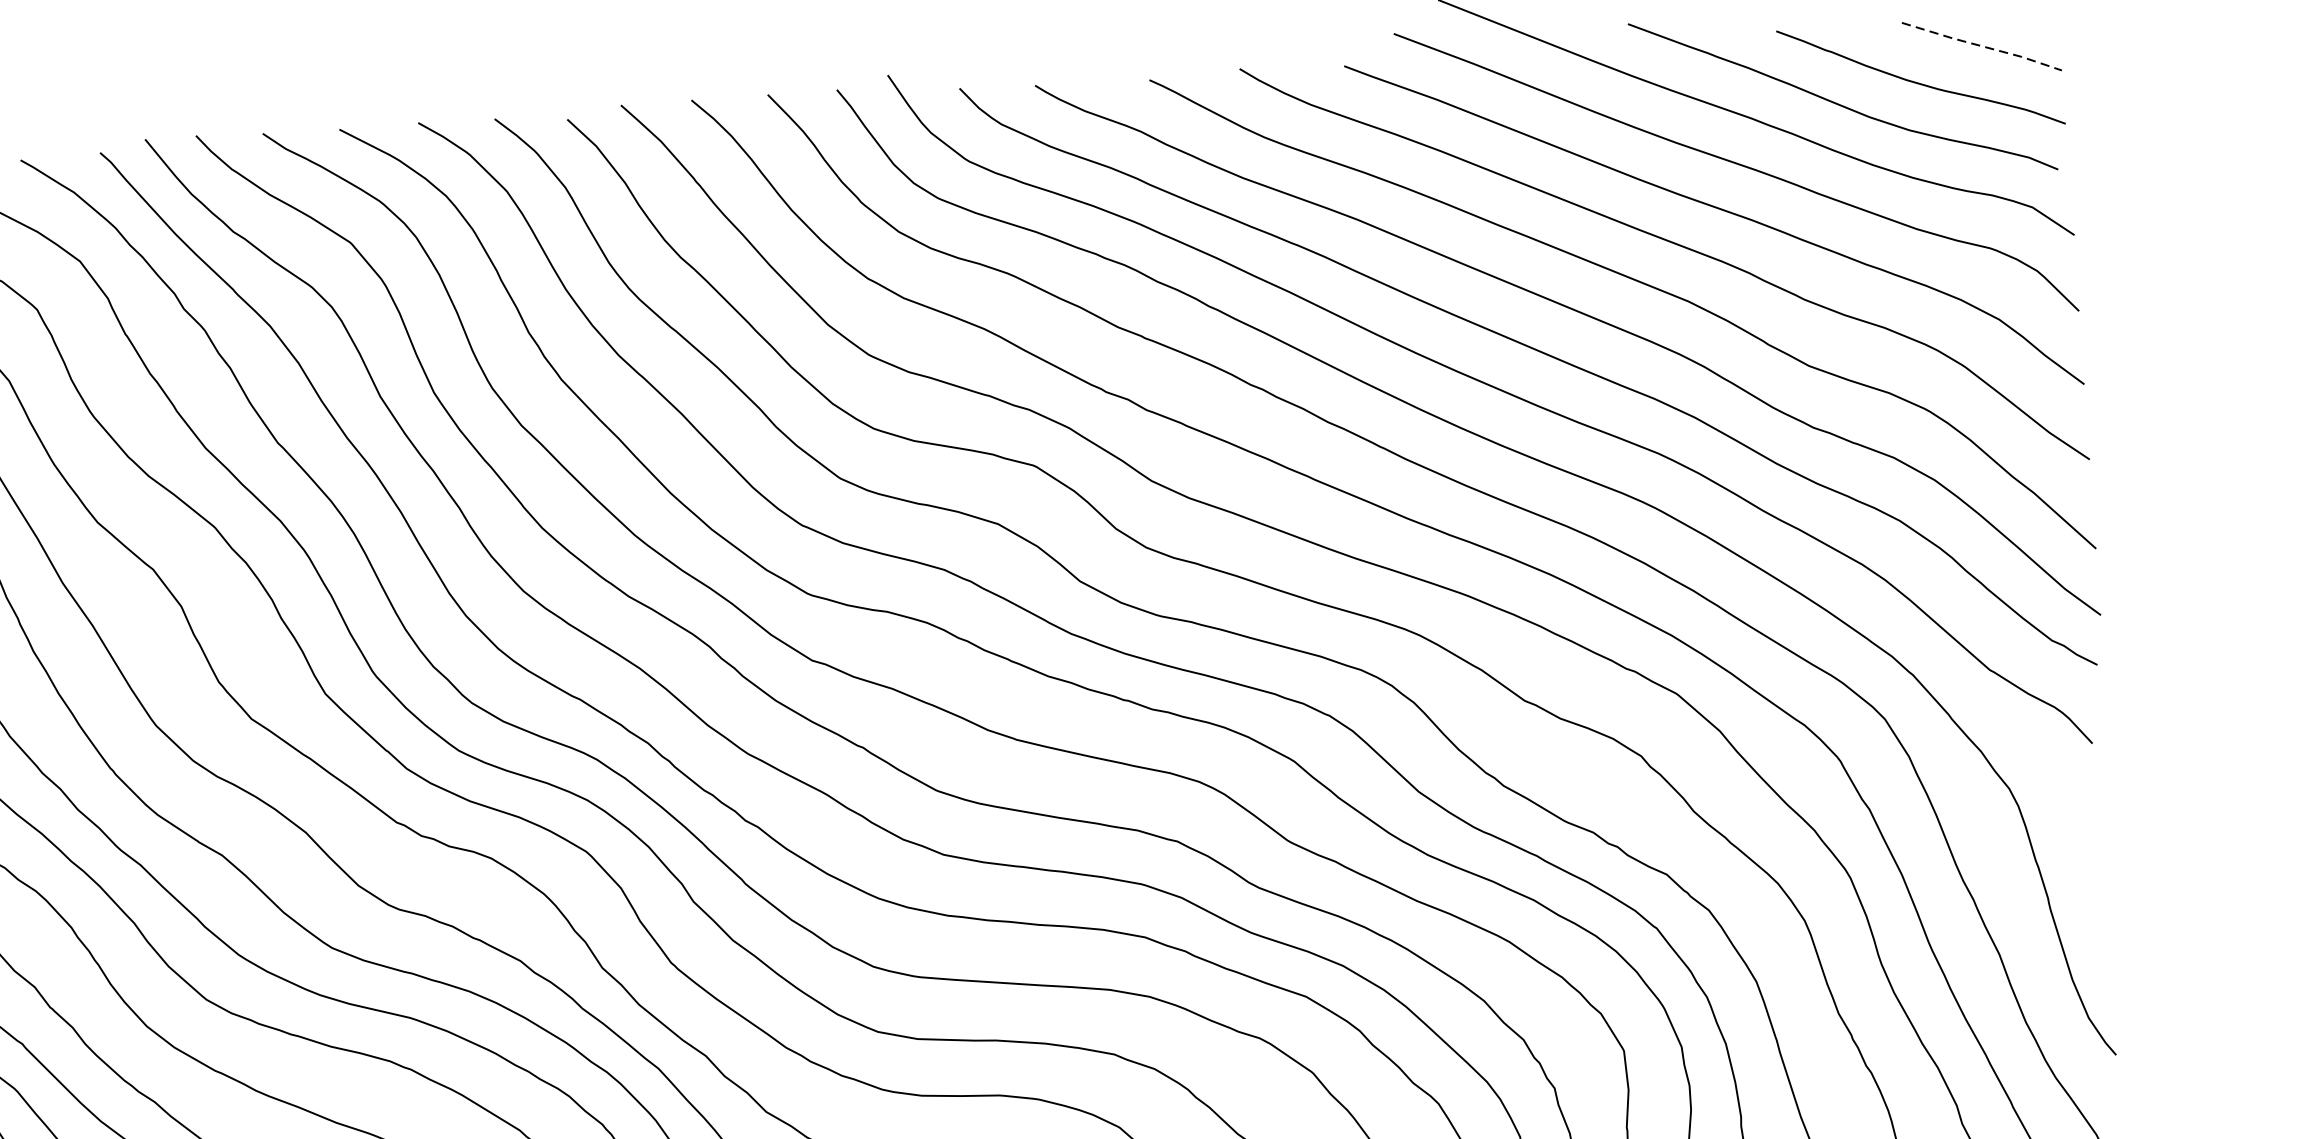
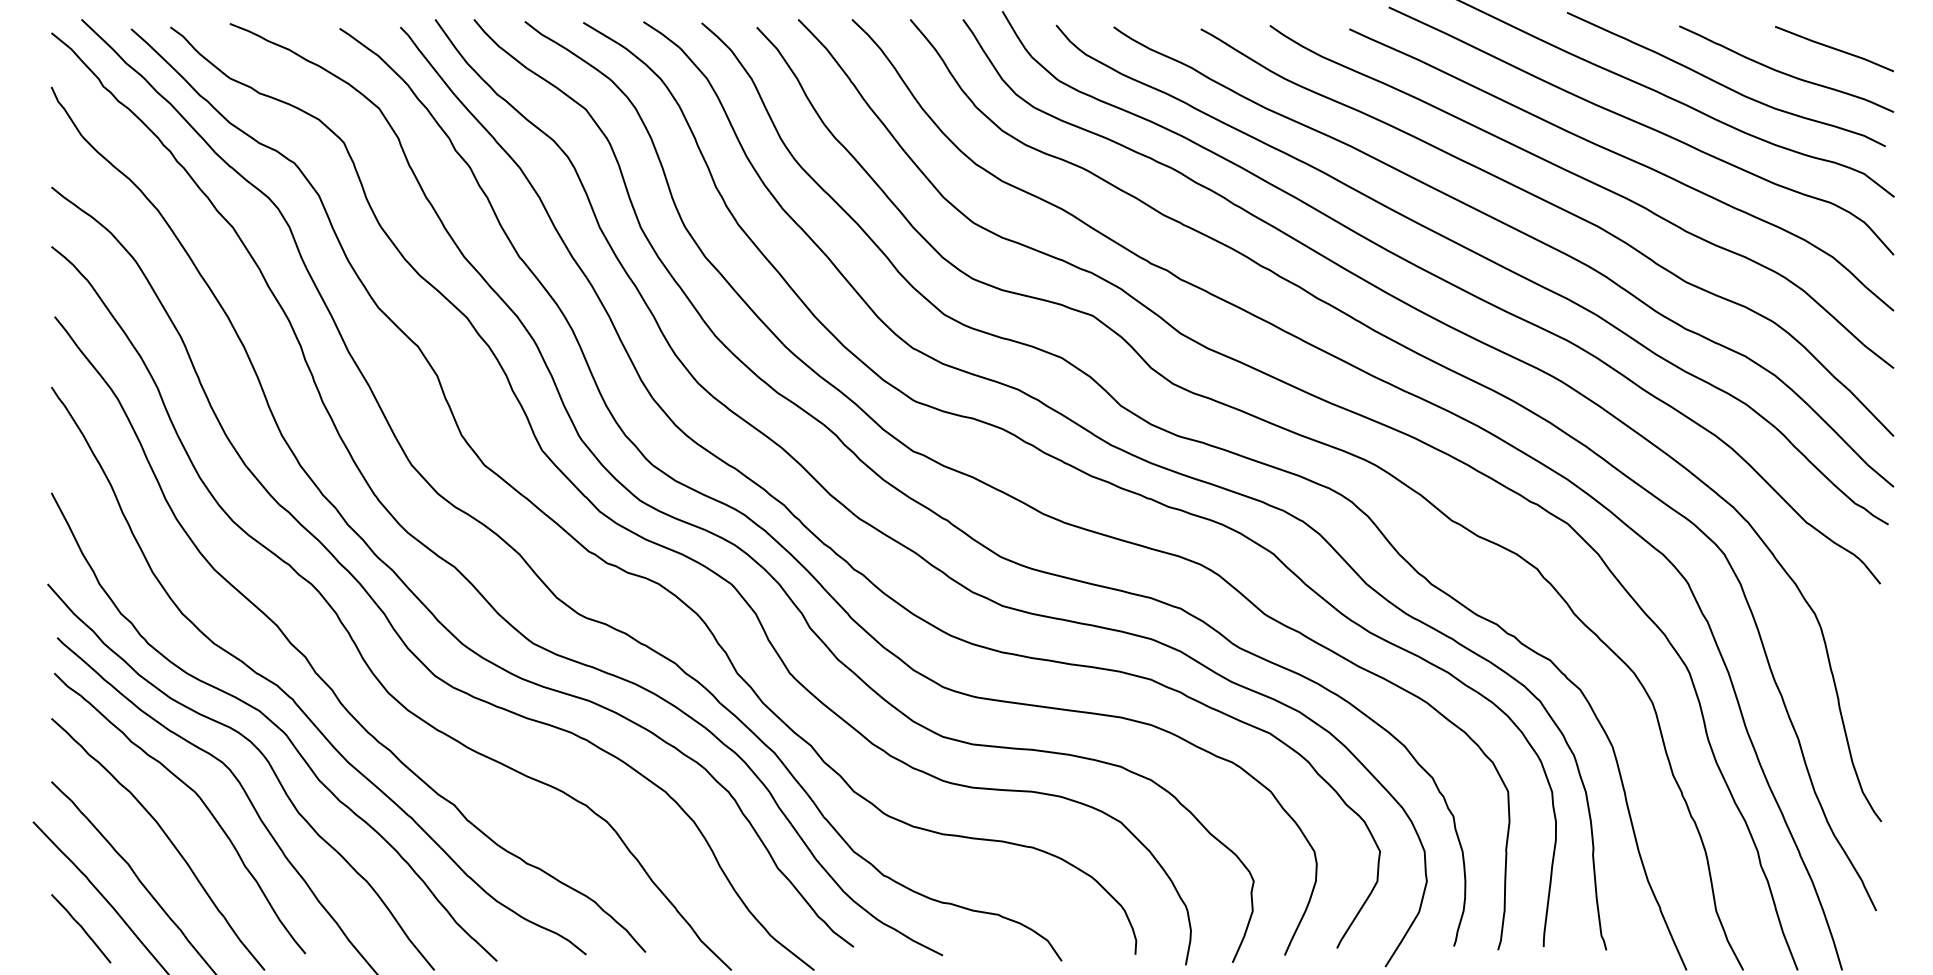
line: (1983, 45) -> (1835, 48), dashed -> solid

